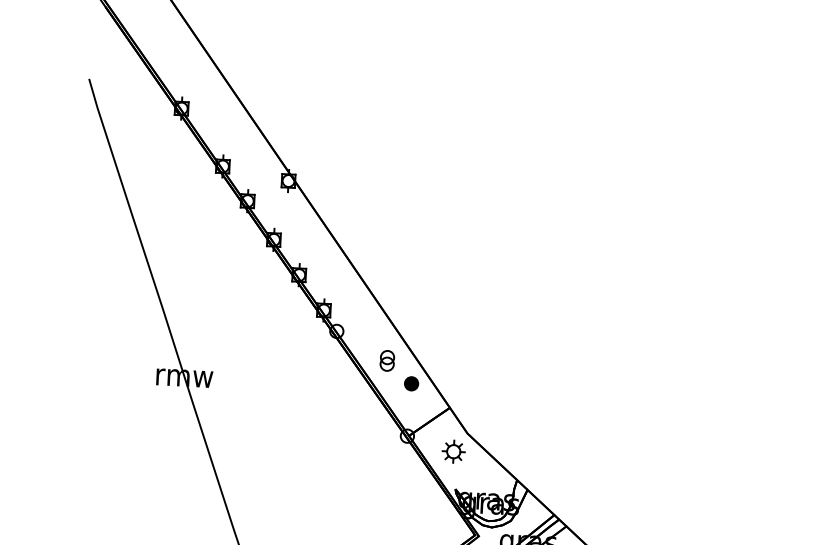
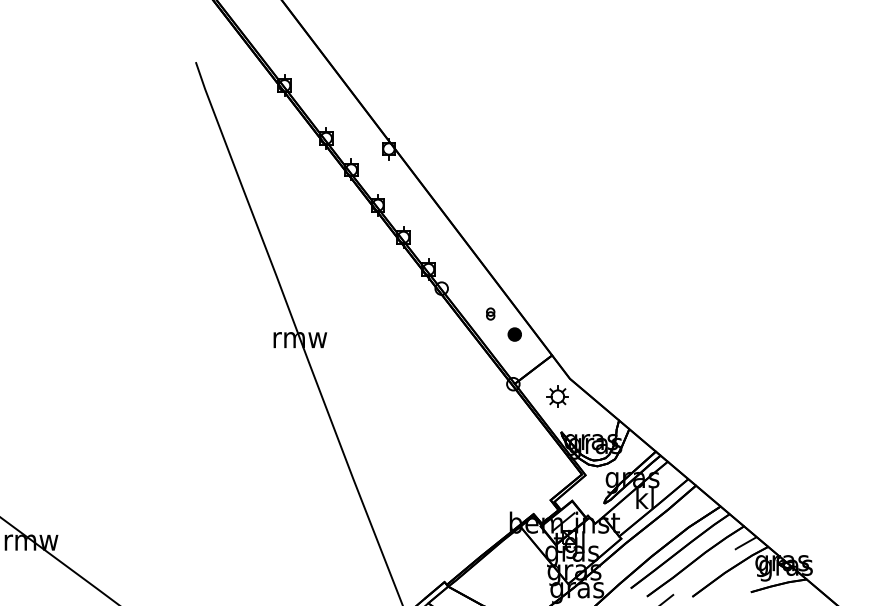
part: (387, 360) -> (490, 313), size x0.6

